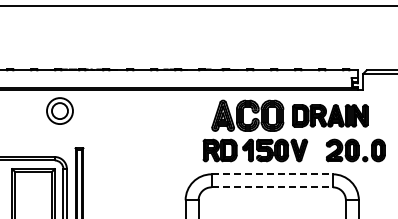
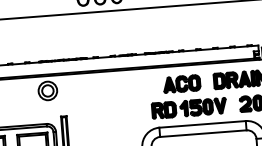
part: (247, 115) -> (181, 83), size x0.71
line: (272, 174) -> (202, 124), dashed -> solid
line: (272, 187) -> (203, 133), dashed -> solid

